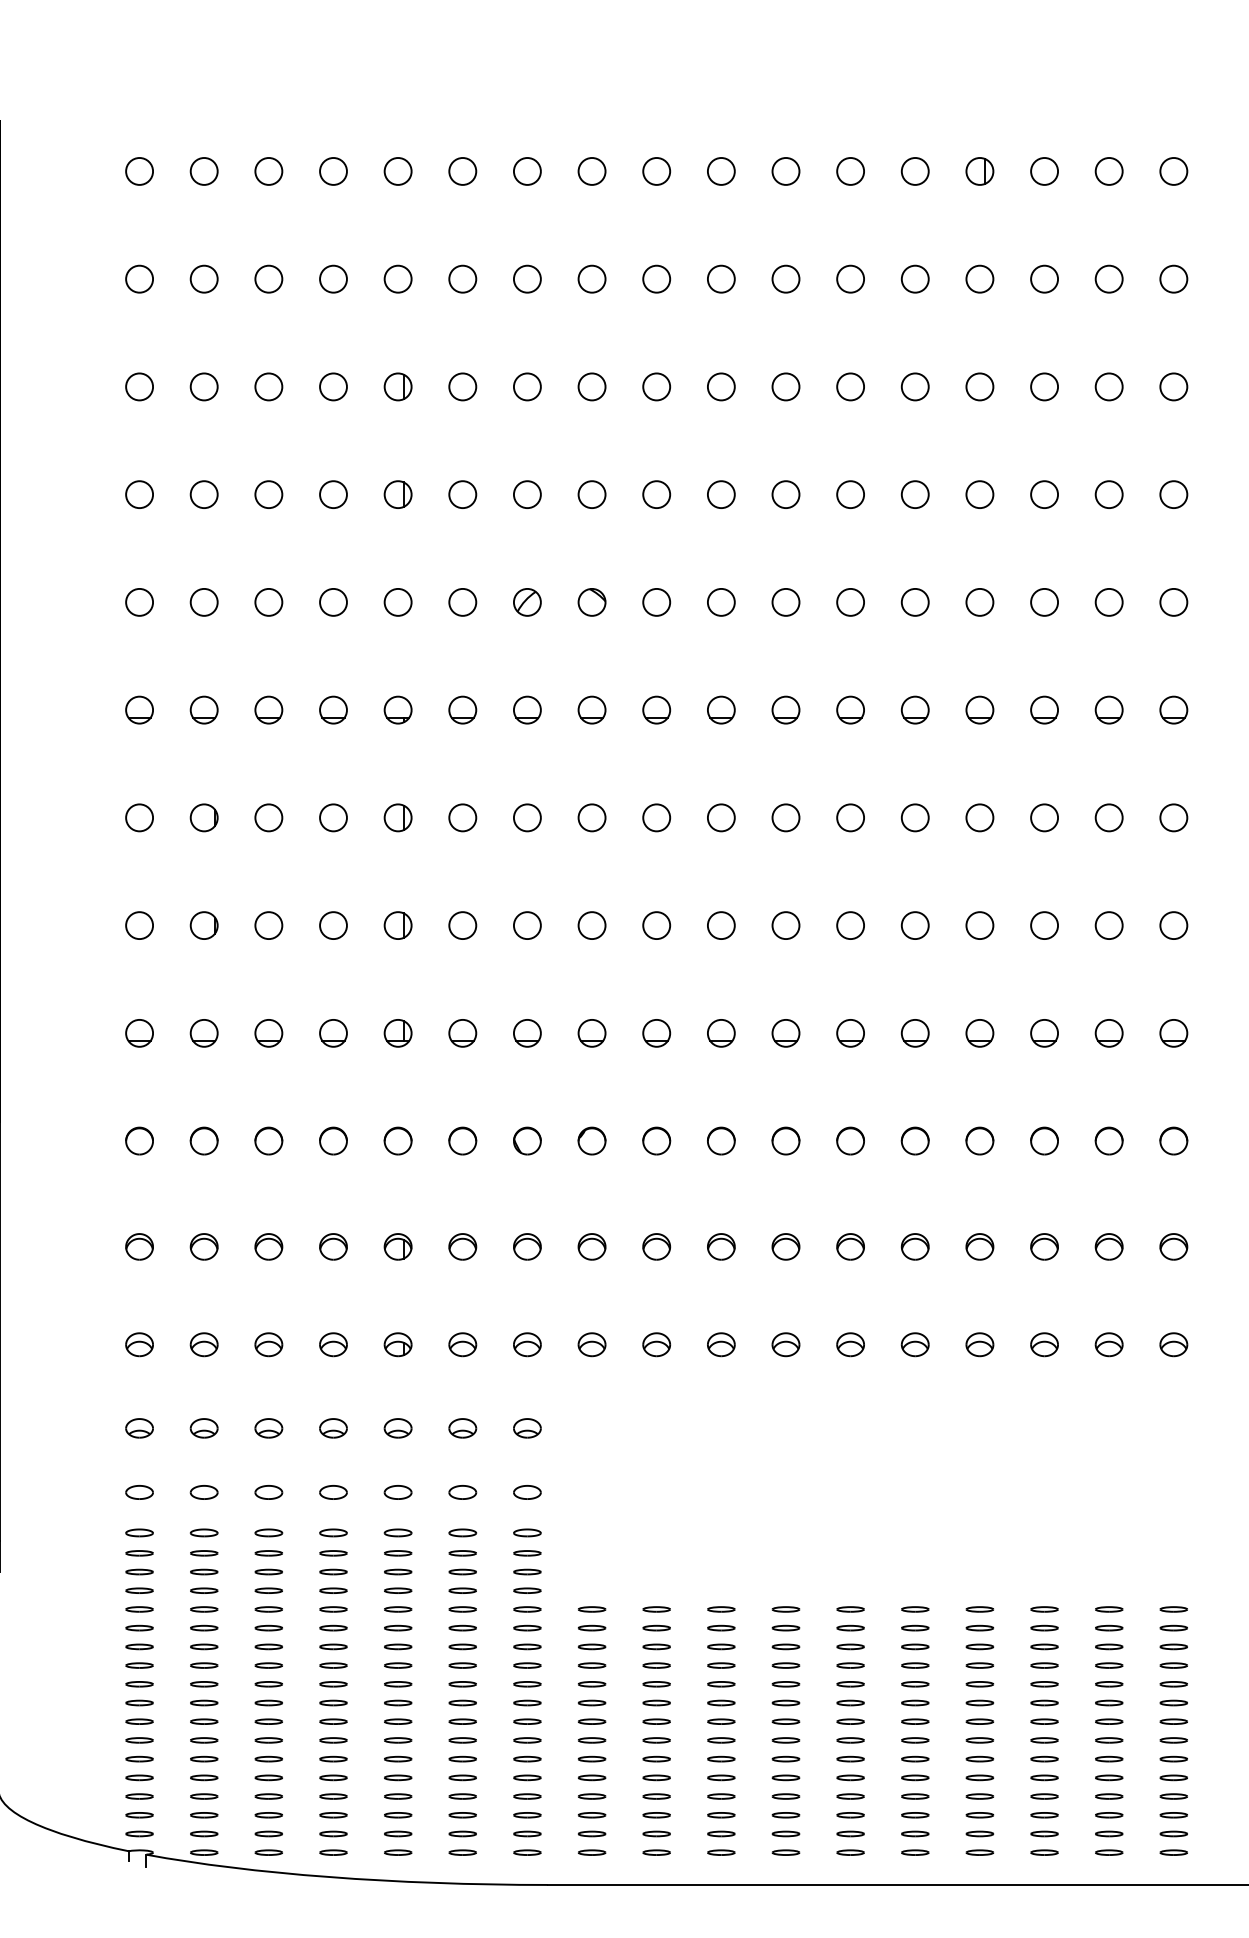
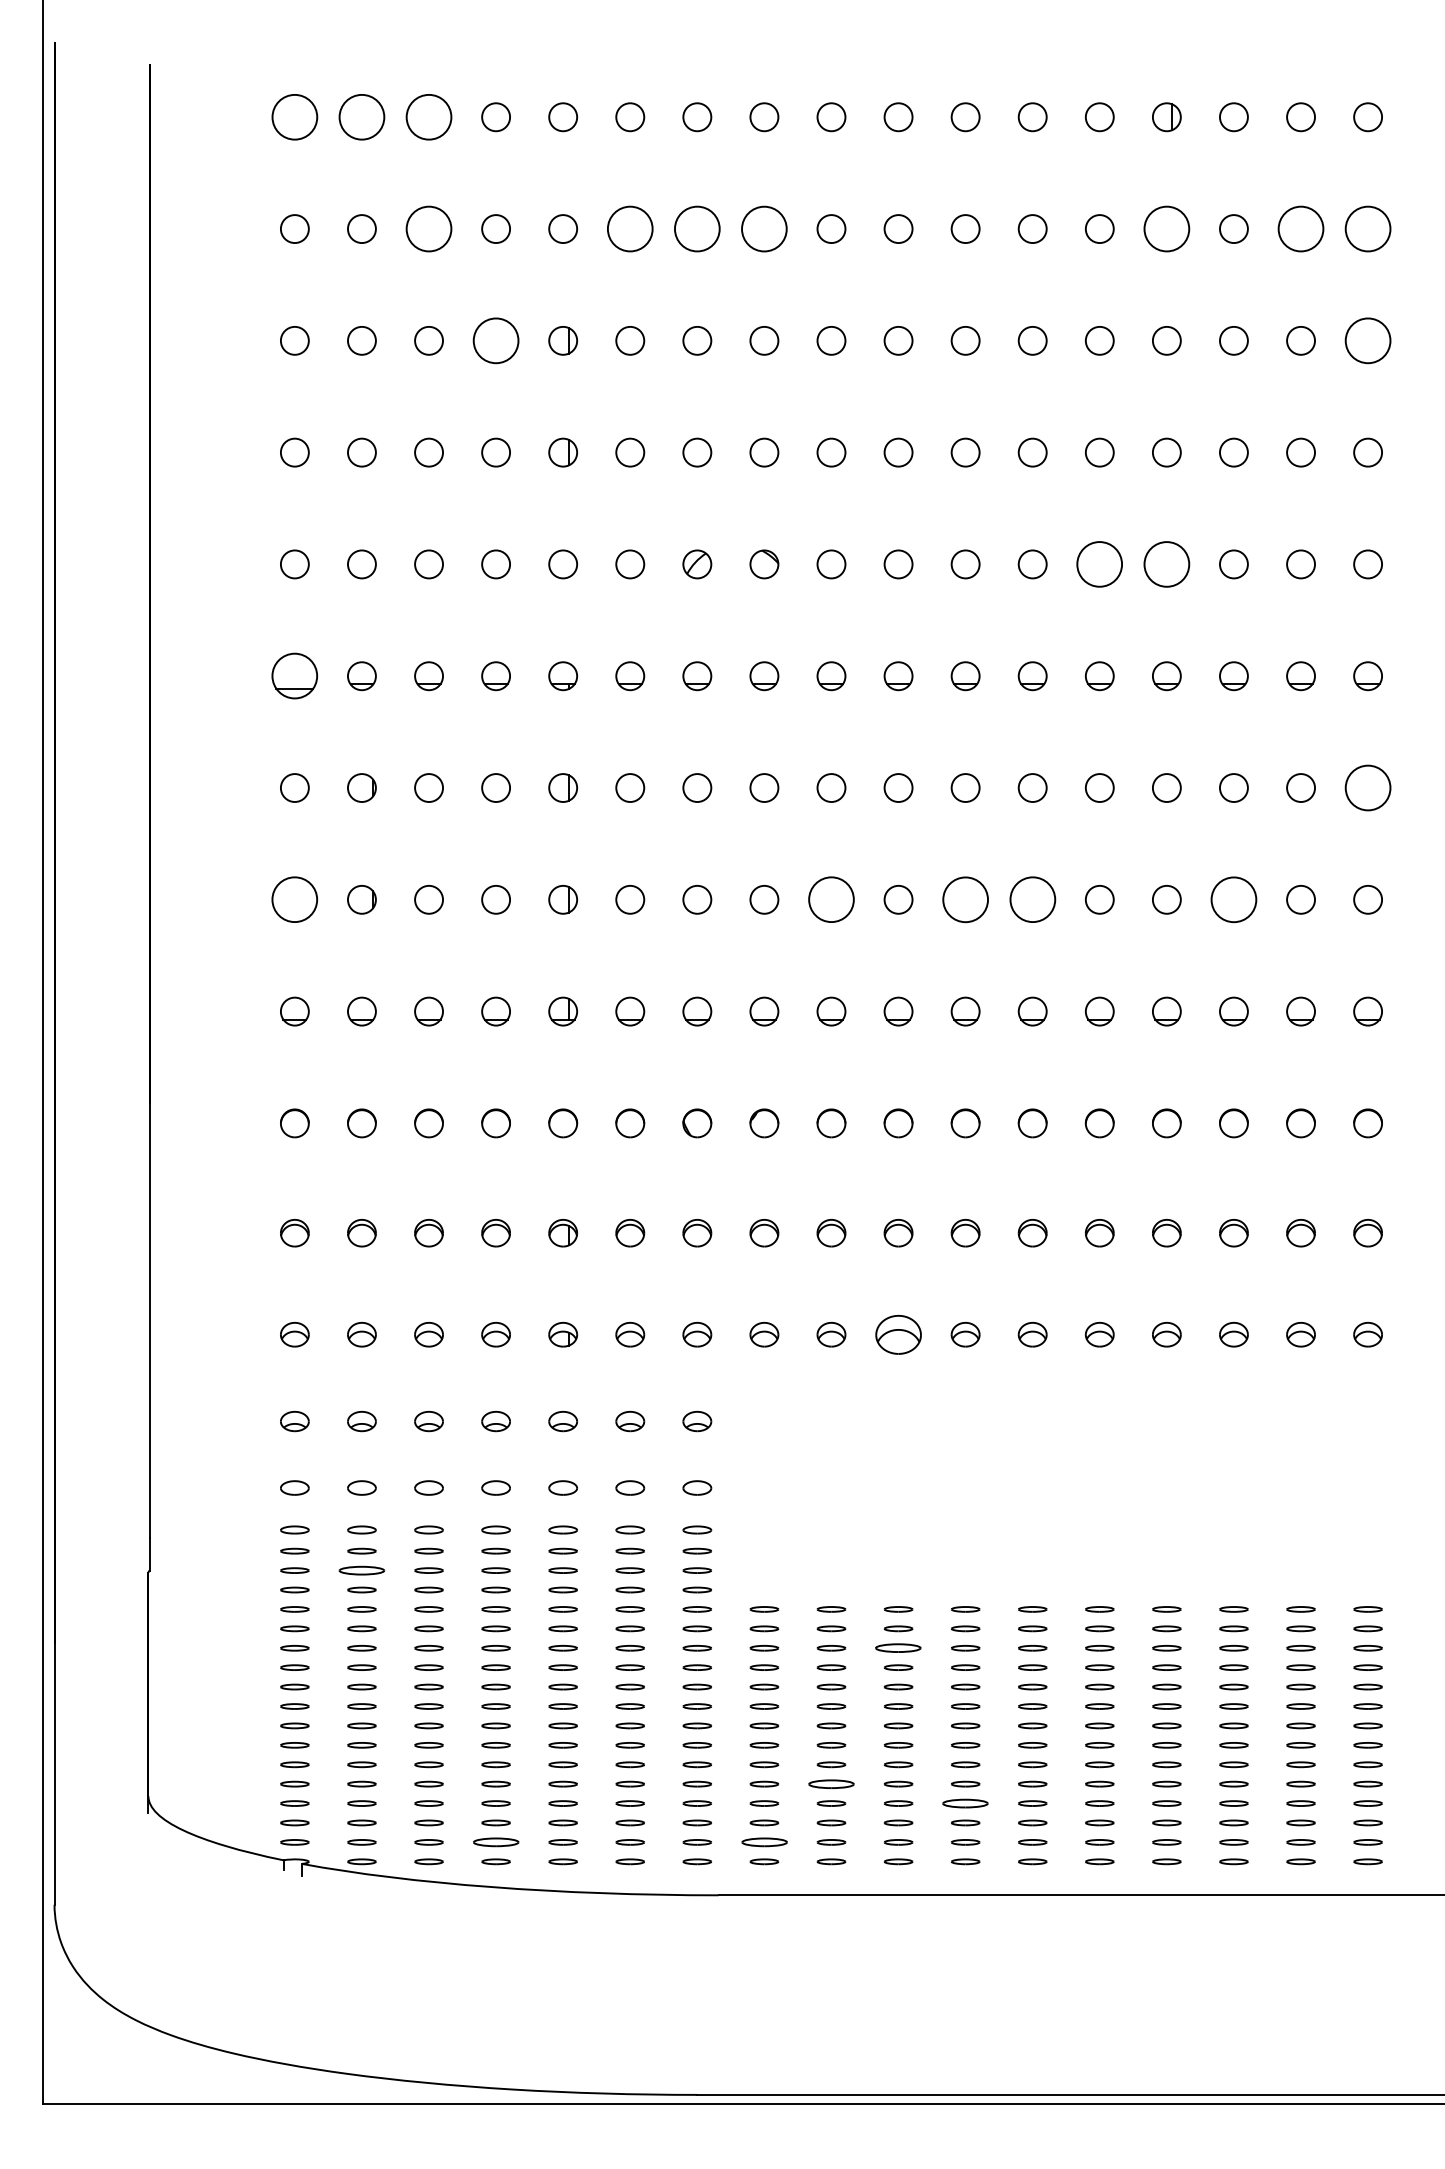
circle: (139, 171) -> (294, 117), size x1.6
circle: (203, 171) -> (361, 117), size x1.6
circle: (269, 171) -> (429, 117), size x1.6
circle: (592, 278) -> (764, 228), size x1.6
circle: (269, 279) -> (429, 229), size x1.6
circle: (463, 279) -> (630, 229), size x1.6
circle: (527, 279) -> (697, 229), size x1.6
circle: (979, 279) -> (1166, 229), size x1.6
circle: (1109, 279) -> (1301, 229), size x1.6
circle: (1174, 279) -> (1368, 229), size x1.6
circle: (333, 386) -> (496, 340), size x1.6
circle: (1174, 386) -> (1368, 340), size x1.6
circle: (914, 602) -> (1099, 564), size x1.6
circle: (979, 602) -> (1166, 564), size x1.6
part: (139, 710) -> (294, 676), size x1.6
circle: (1174, 818) -> (1368, 788), size x1.6
circle: (139, 925) -> (294, 899), size x1.6
circle: (656, 925) -> (831, 899), size x1.6
circle: (785, 925) -> (965, 899), size x1.6
circle: (850, 925) -> (1032, 899), size x1.6
circle: (1044, 925) -> (1233, 899), size x1.6
part: (721, 1344) -> (898, 1334), size x1.6
part: (203, 1571) -> (361, 1570), size x1.6
part: (721, 1647) -> (898, 1648), size x1.6
part: (656, 1777) -> (831, 1783), size x1.6
part: (785, 1796) -> (965, 1803), size x1.6
part: (332, 1834) -> (495, 1842), size x1.6
part: (591, 1834) -> (763, 1842), size x1.6

